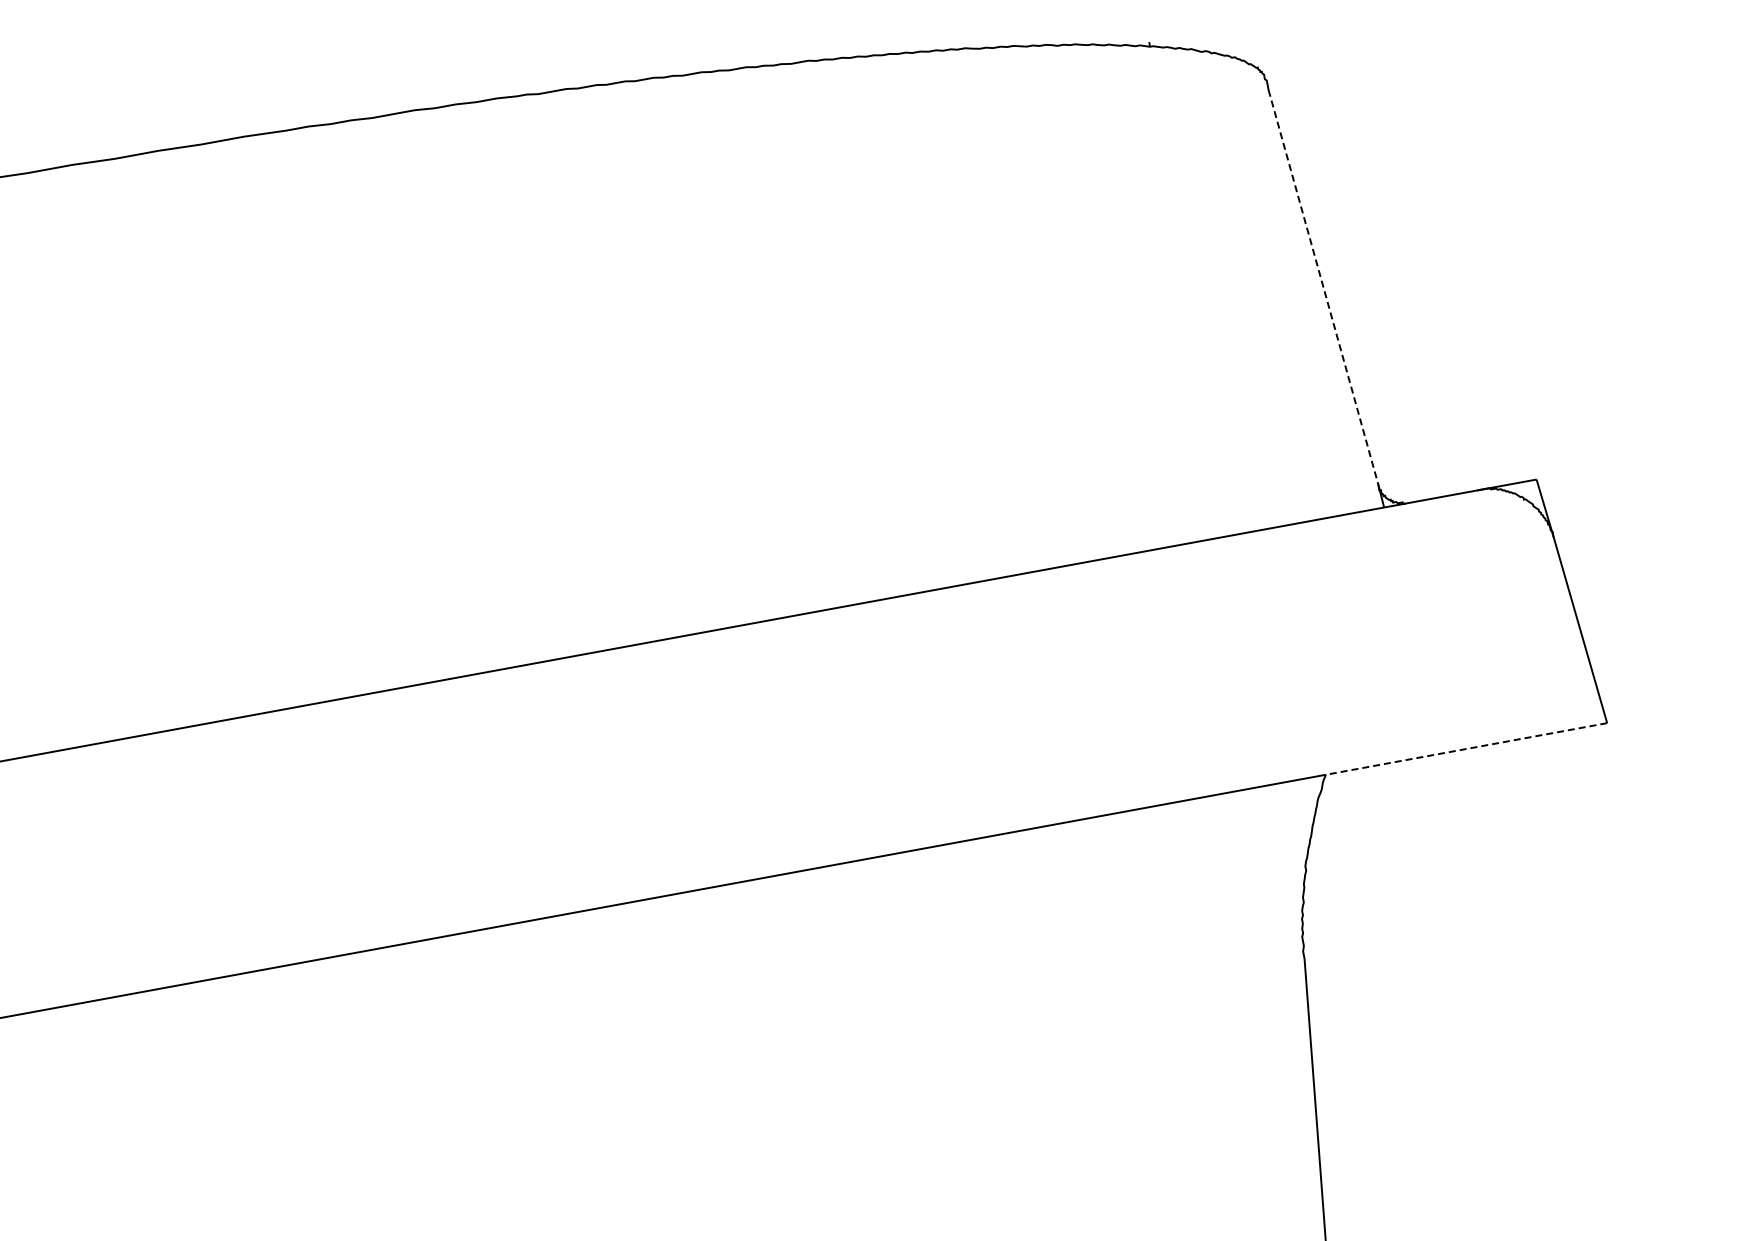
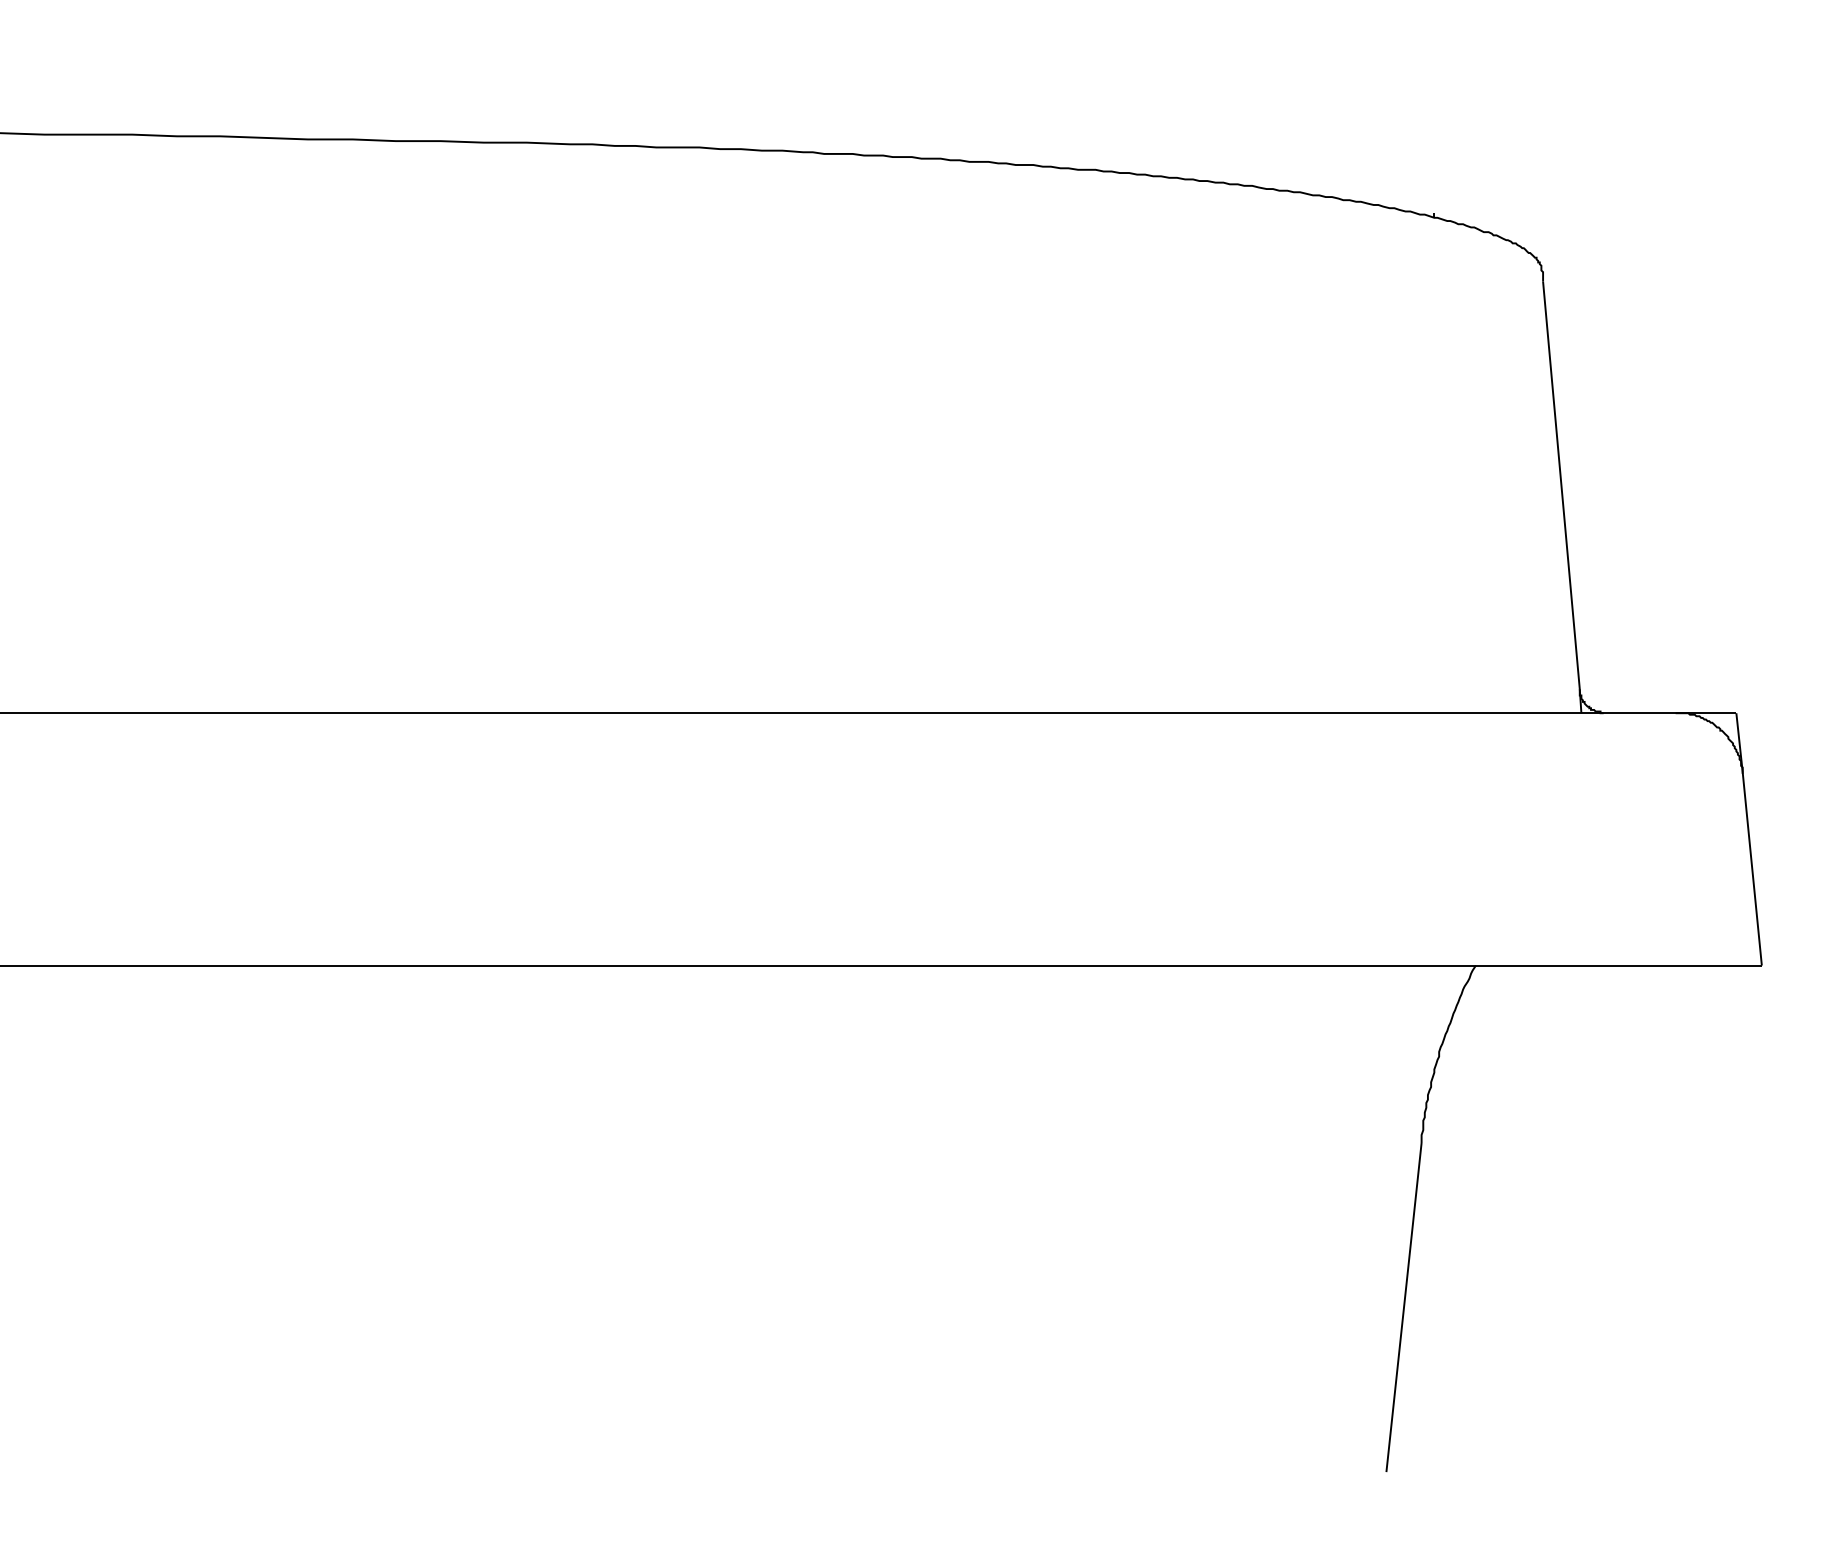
line: (1323, 287) -> (1561, 485), dashed -> solid
line: (1466, 748) -> (1618, 965), dashed -> solid

